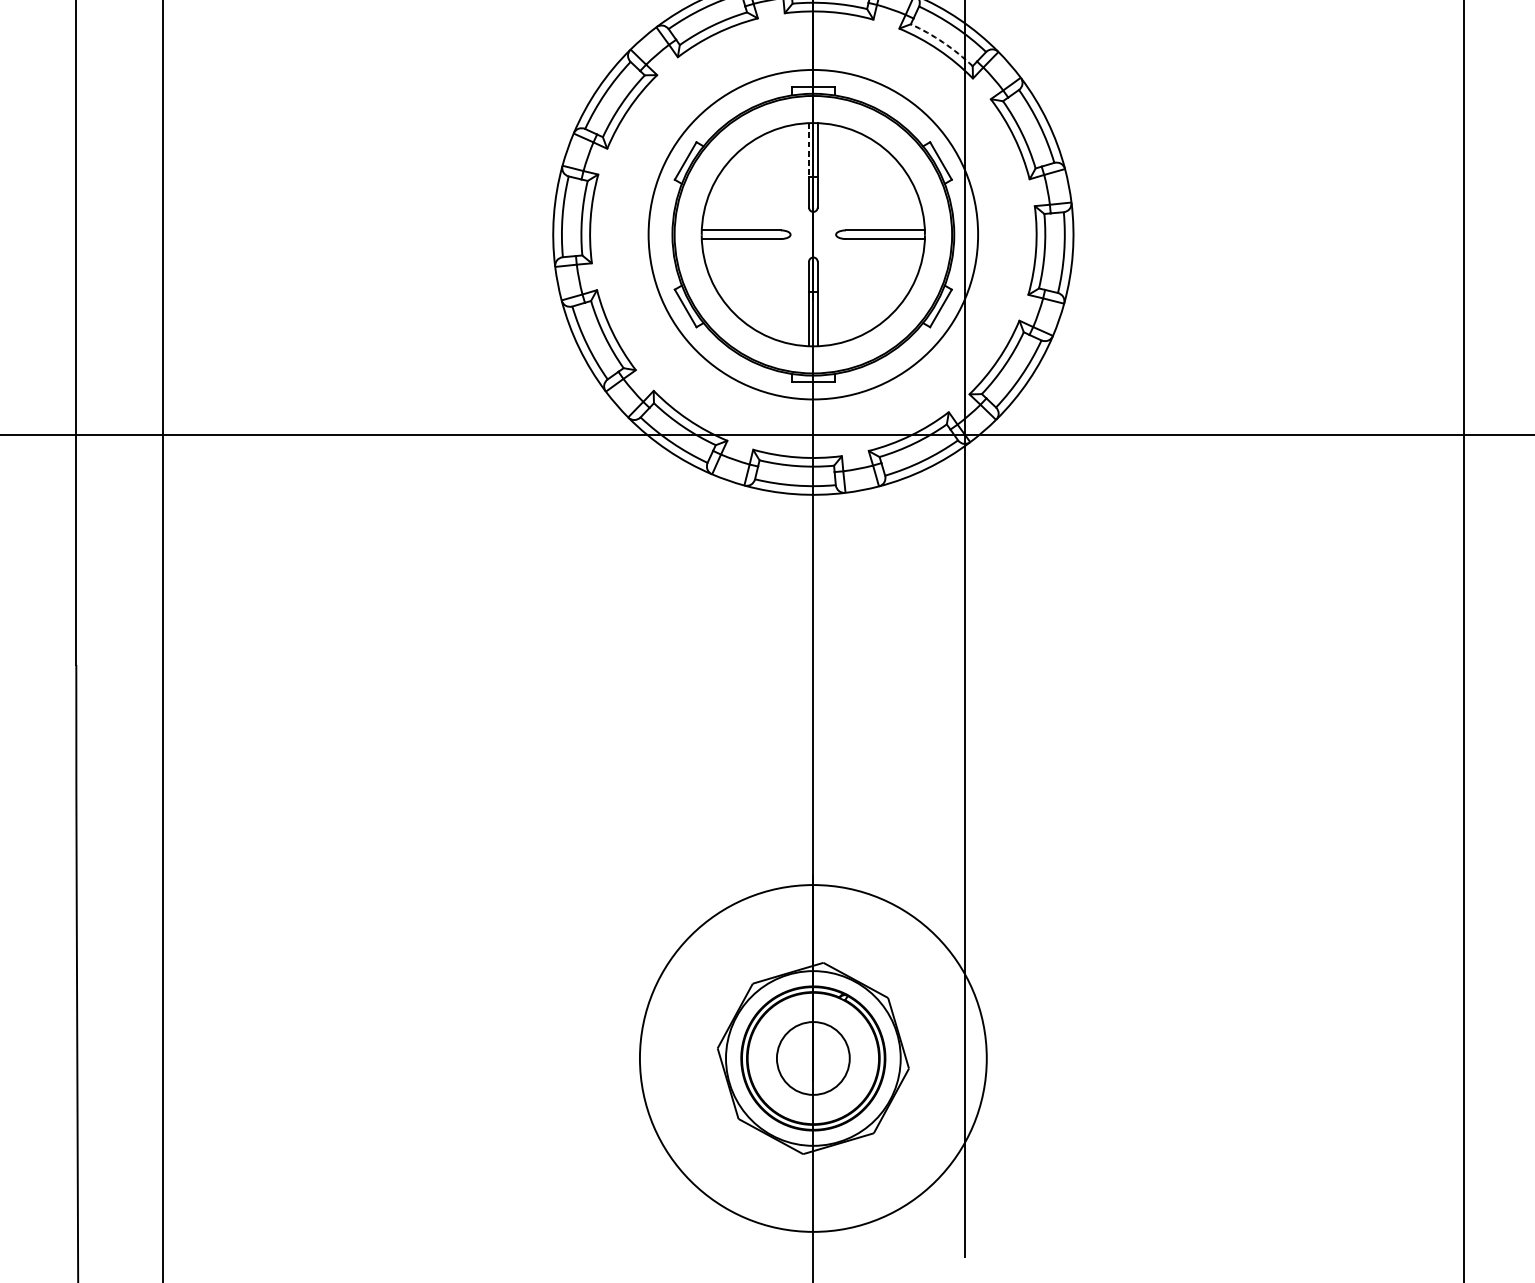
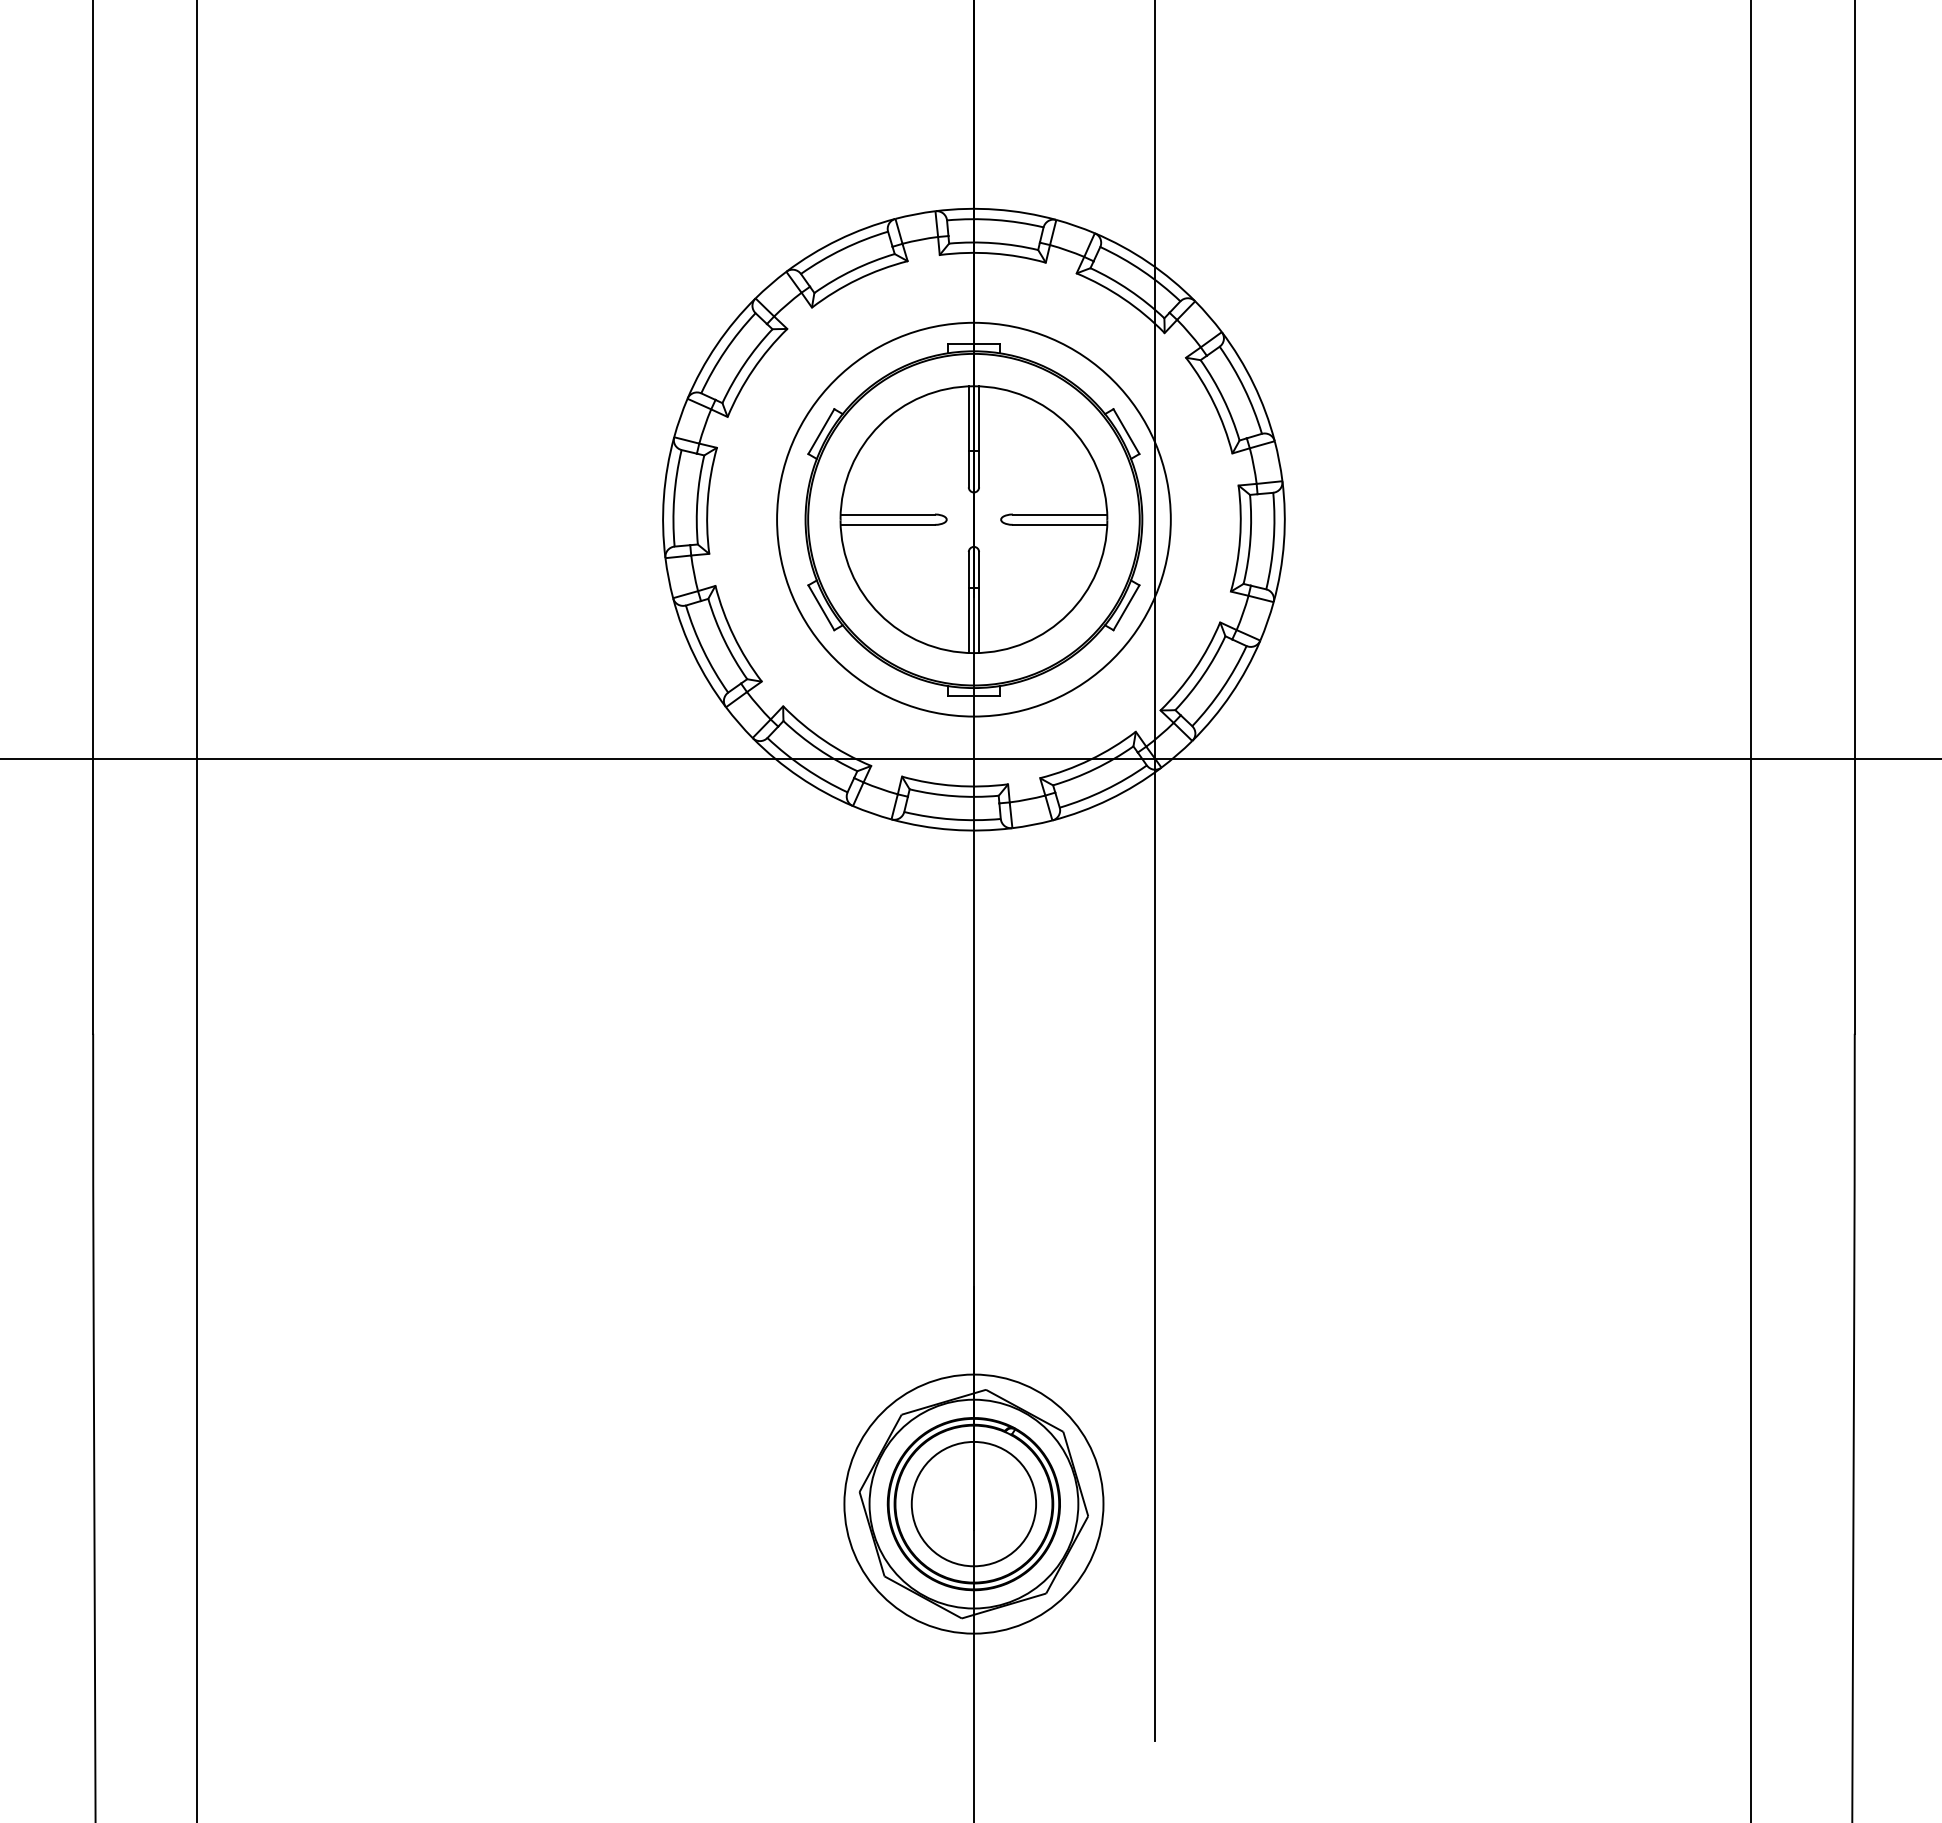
arc: (943, 42) -> (1129, 290), dashed -> solid
line: (808, 150) -> (968, 419), dashed -> solid
circle: (812, 1057) -> (973, 1503), size x0.62
circle: (812, 1057) -> (973, 1503), size x1.43

